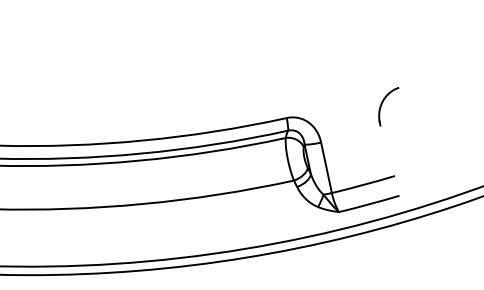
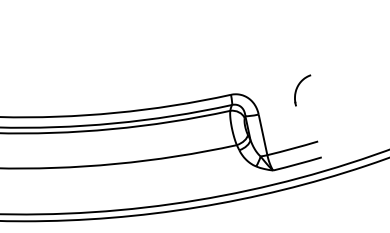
part: (382, 104) -> (297, 88), moved

